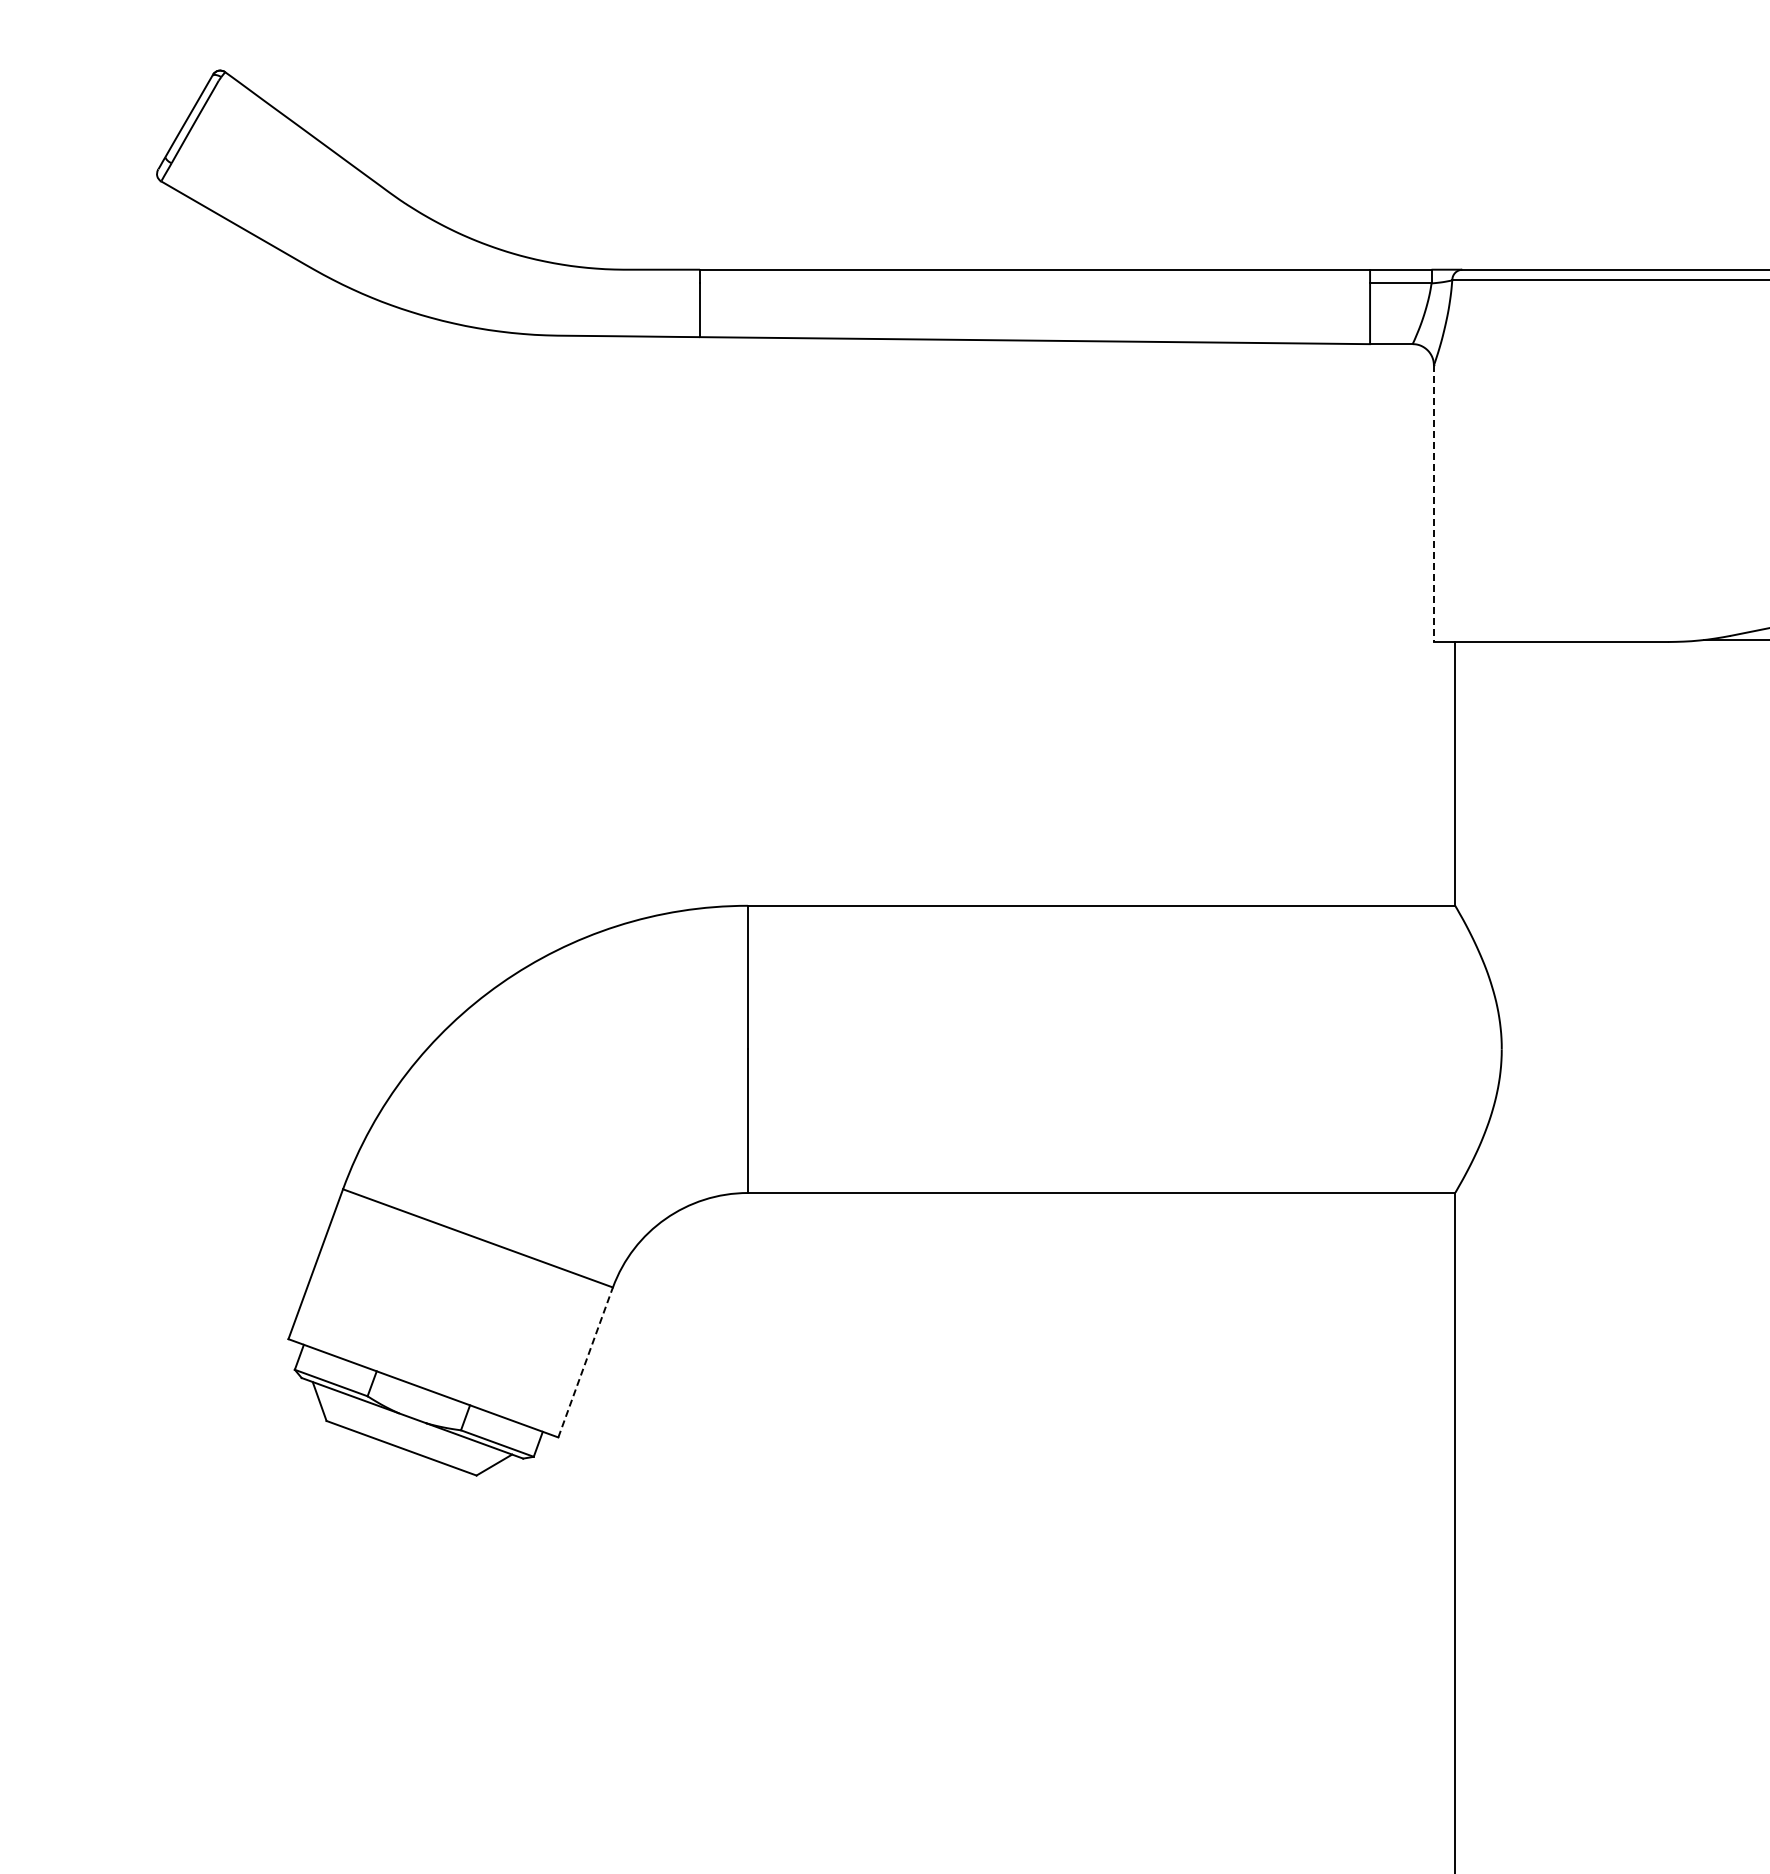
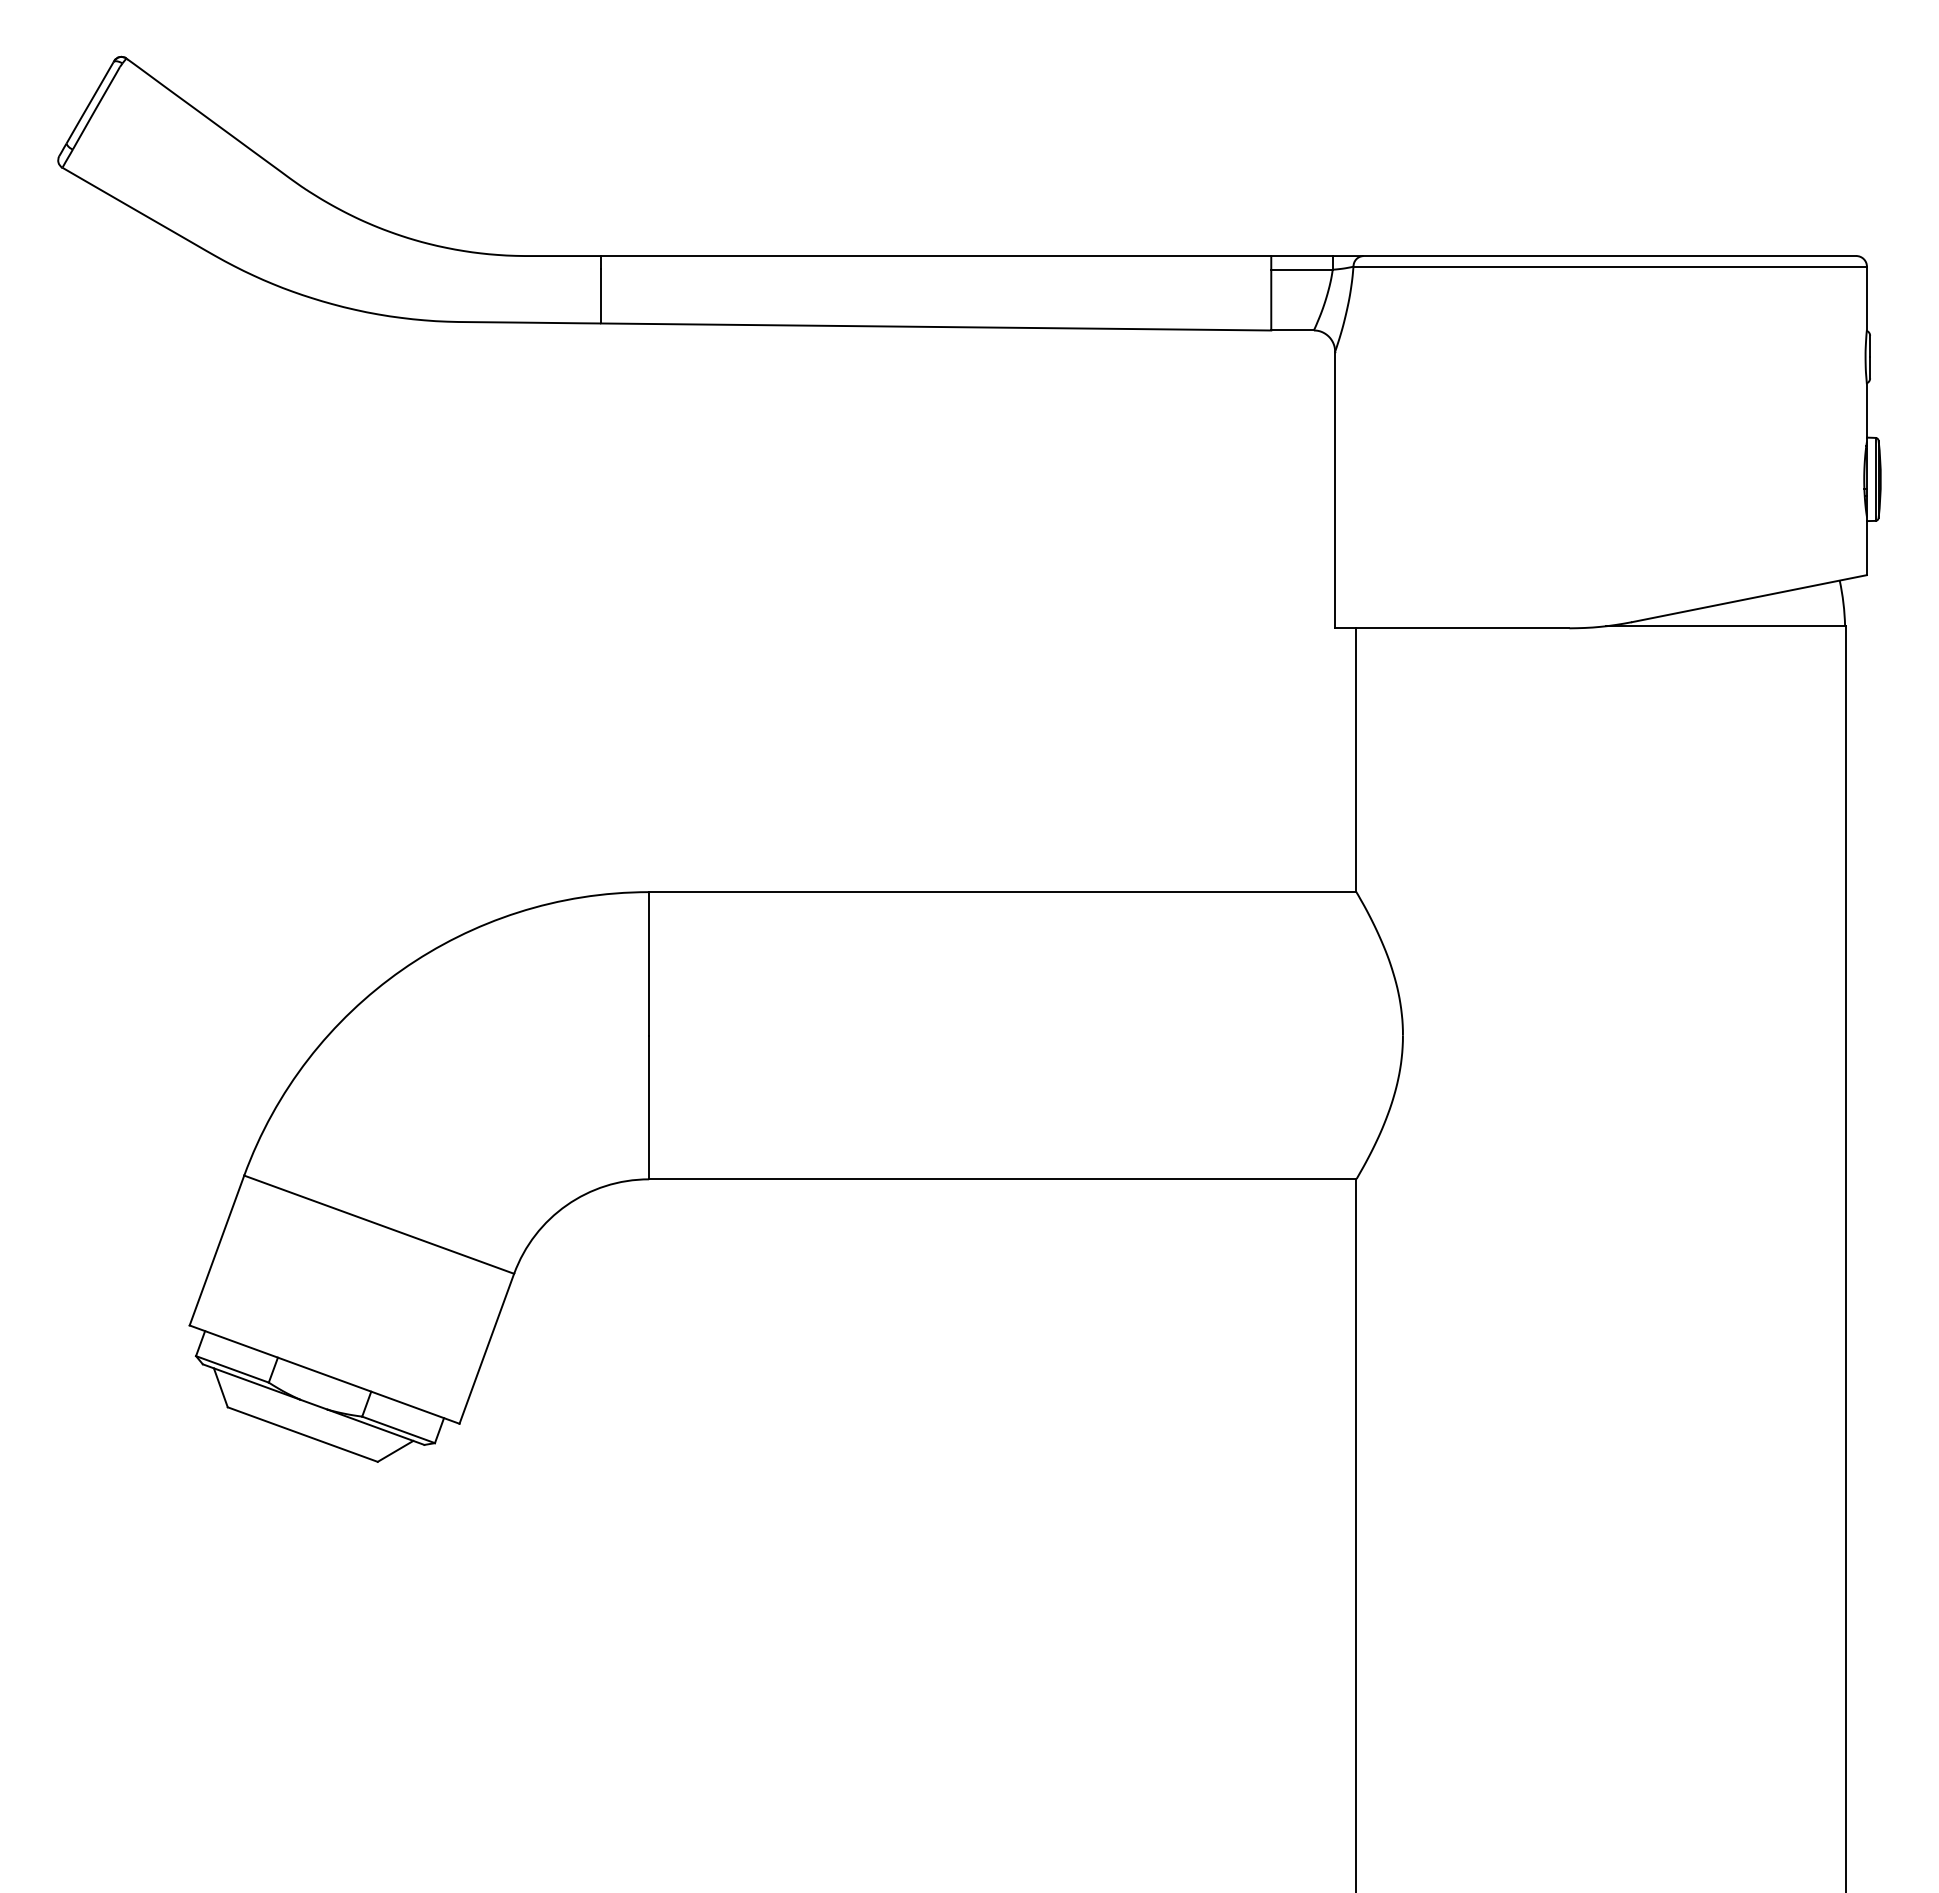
line: (1434, 504) -> (1335, 490), dashed -> solid
line: (585, 1362) -> (486, 1348), dashed -> solid

